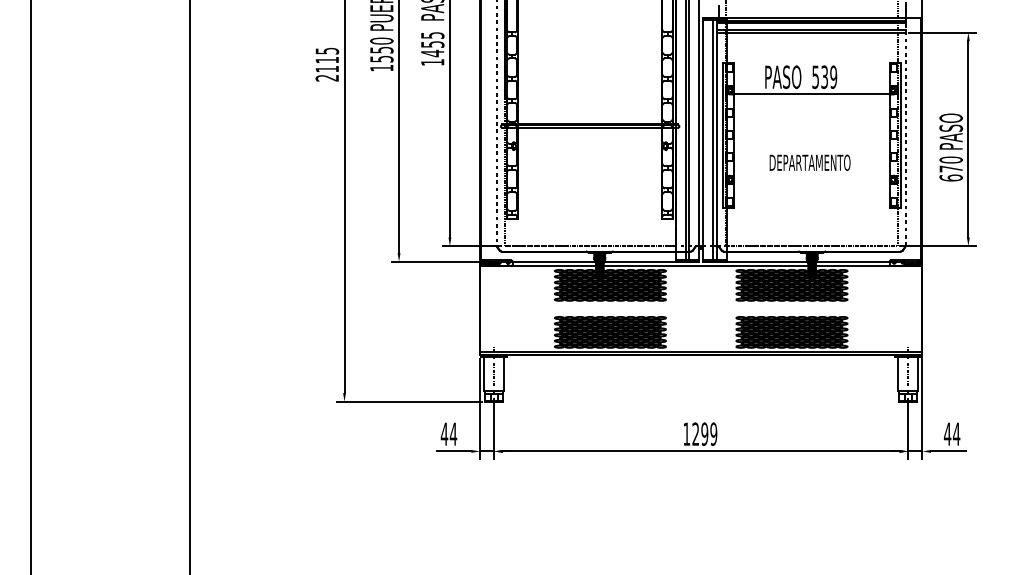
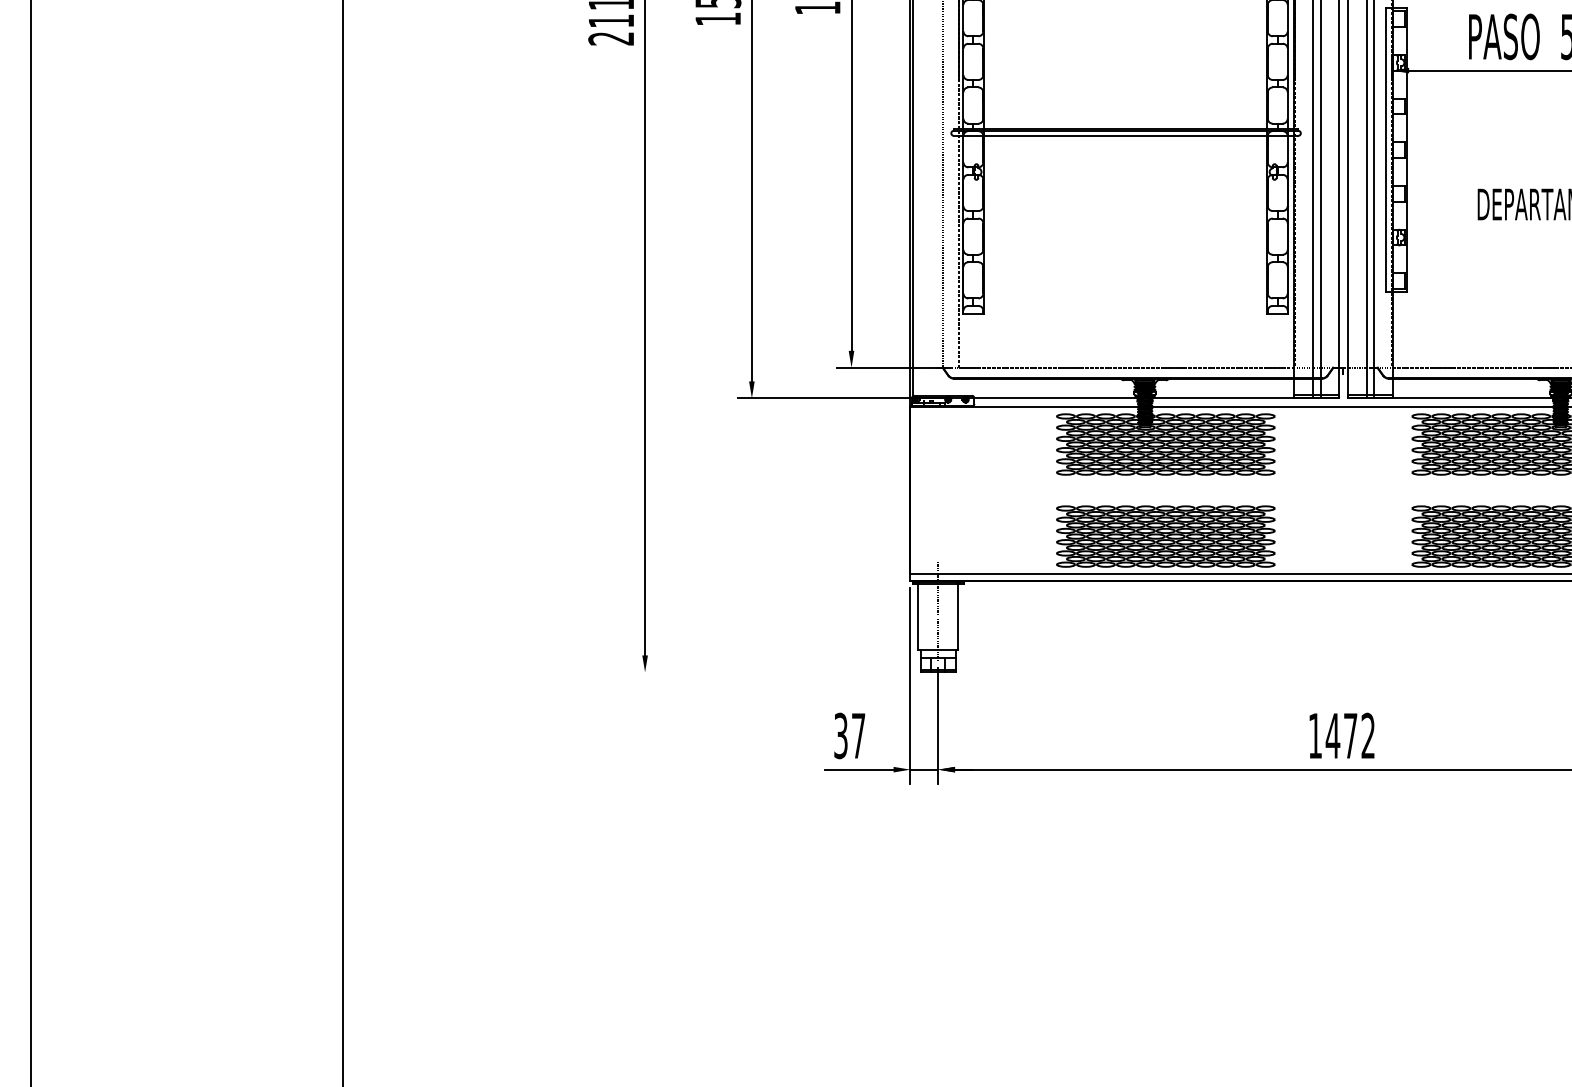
line: (409, 401) -> (772, 671), removed
text: (448, 433) -> (848, 734), 44 -> 37
text: (704, 433) -> (1350, 734), 1299 -> 1472

